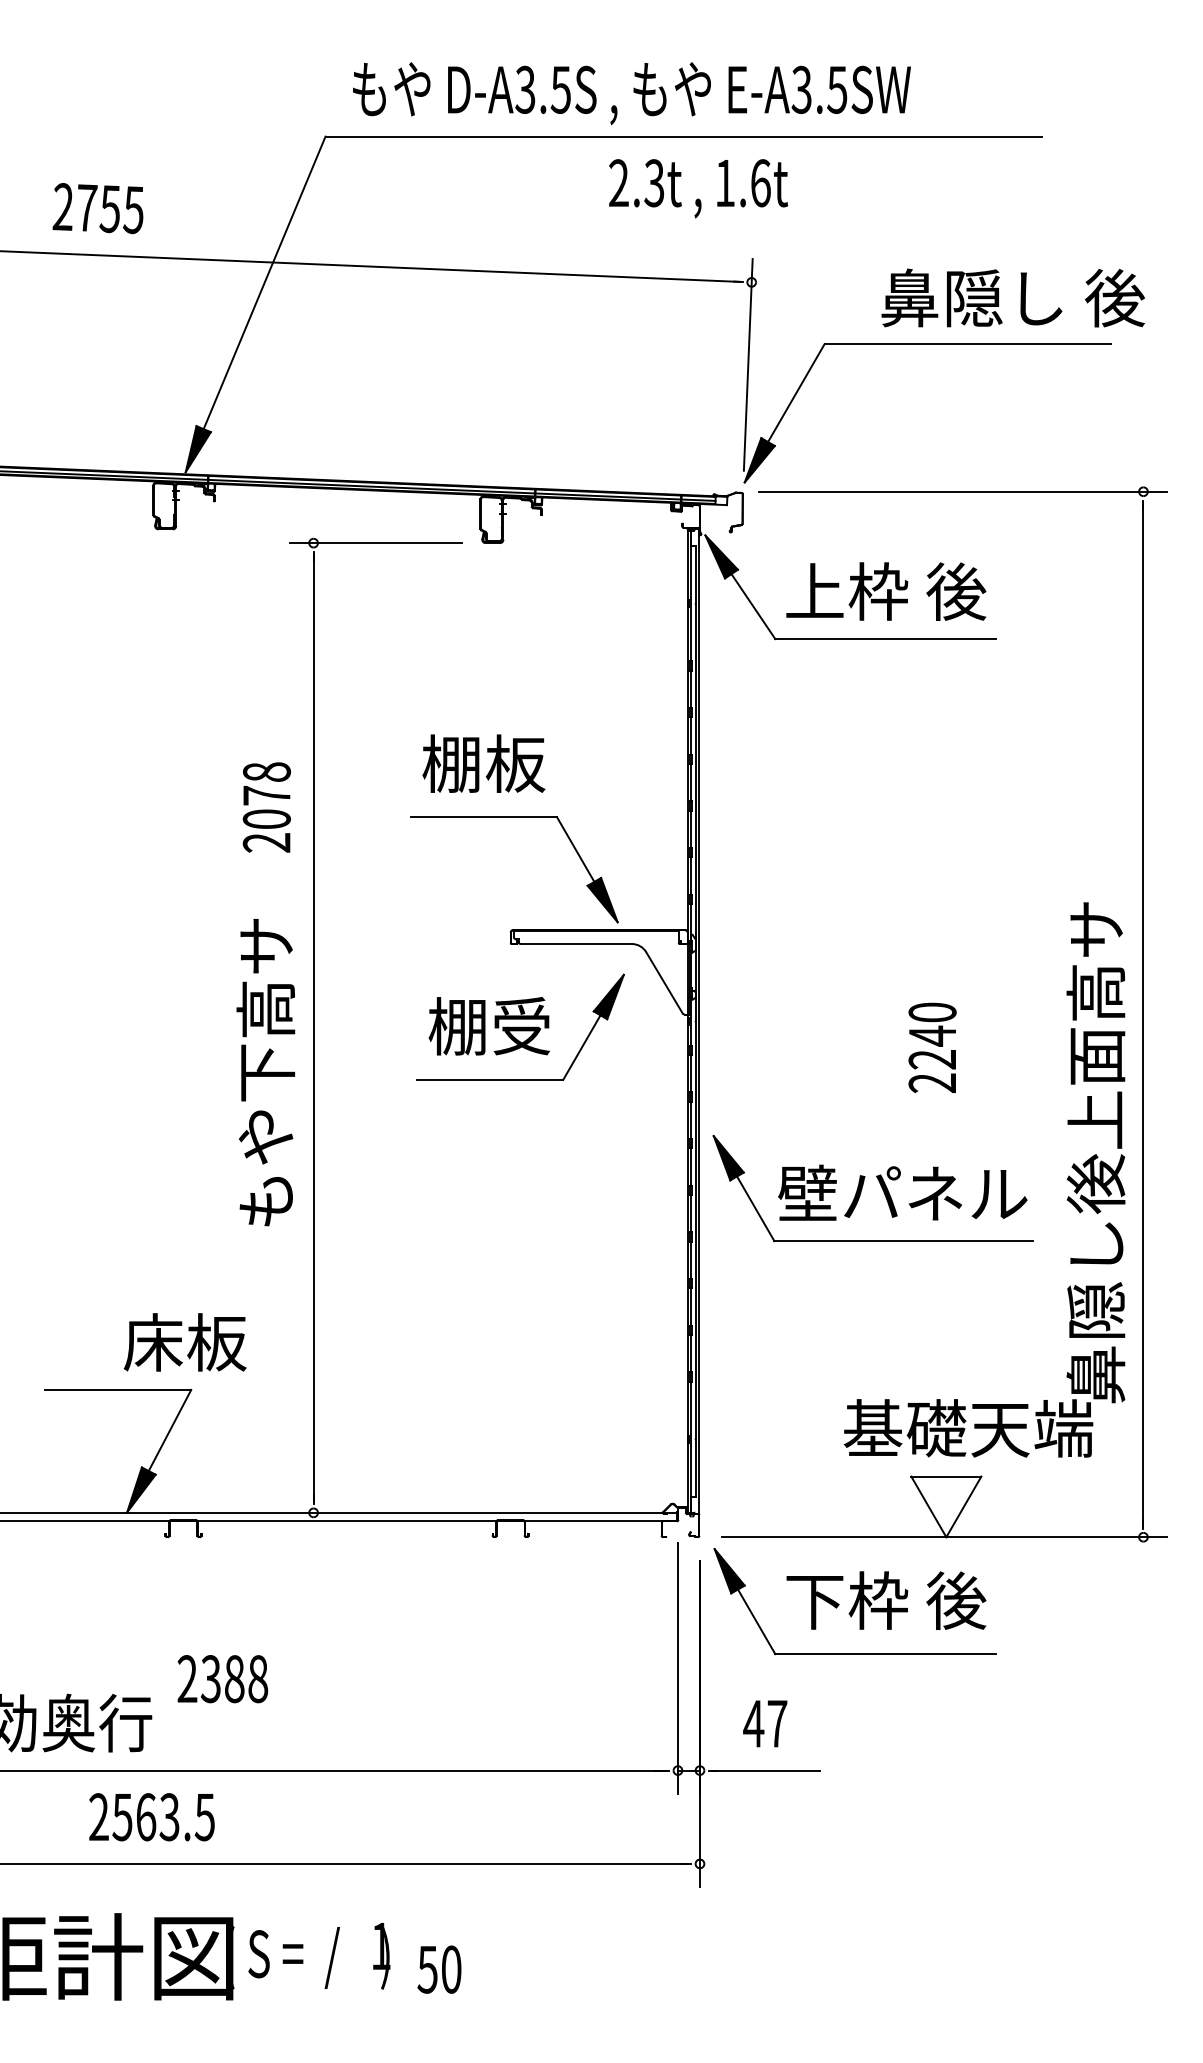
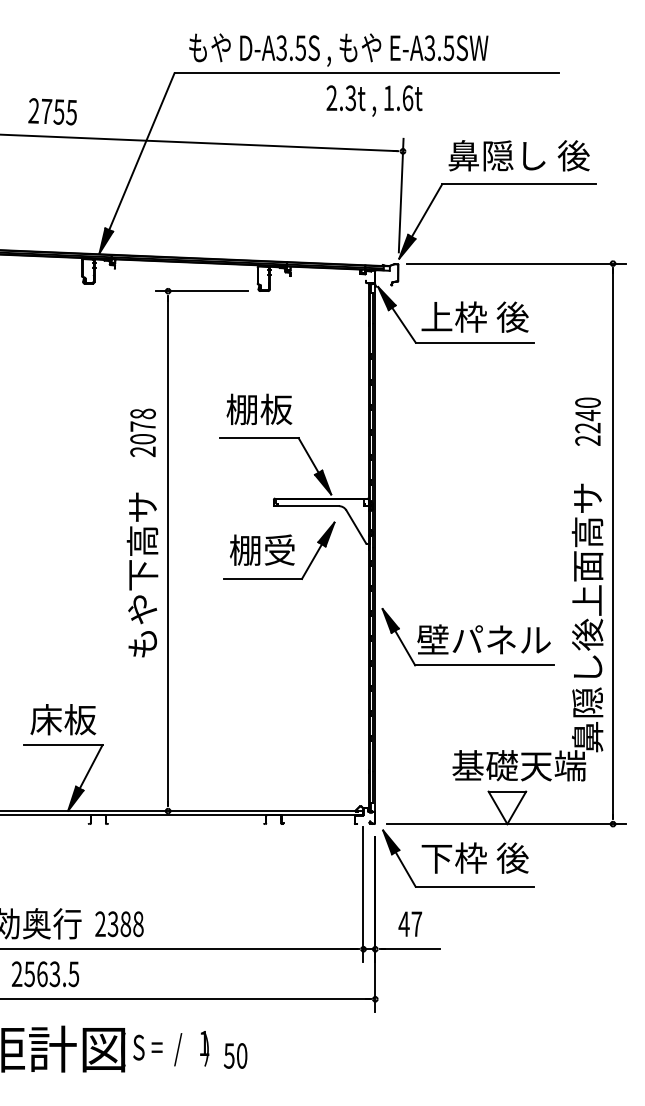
text: (1011, 297) -> (518, 155), moved
text: (931, 1047) -> (587, 421), moved
text: (185, 1342) -> (63, 719), moved
text: (222, 1679) -> (119, 924), moved
text: (151, 1817) -> (45, 974), moved

